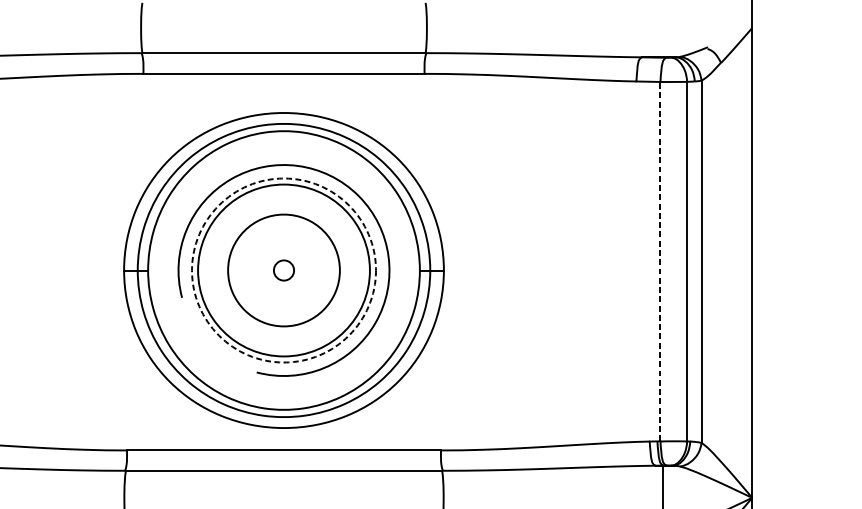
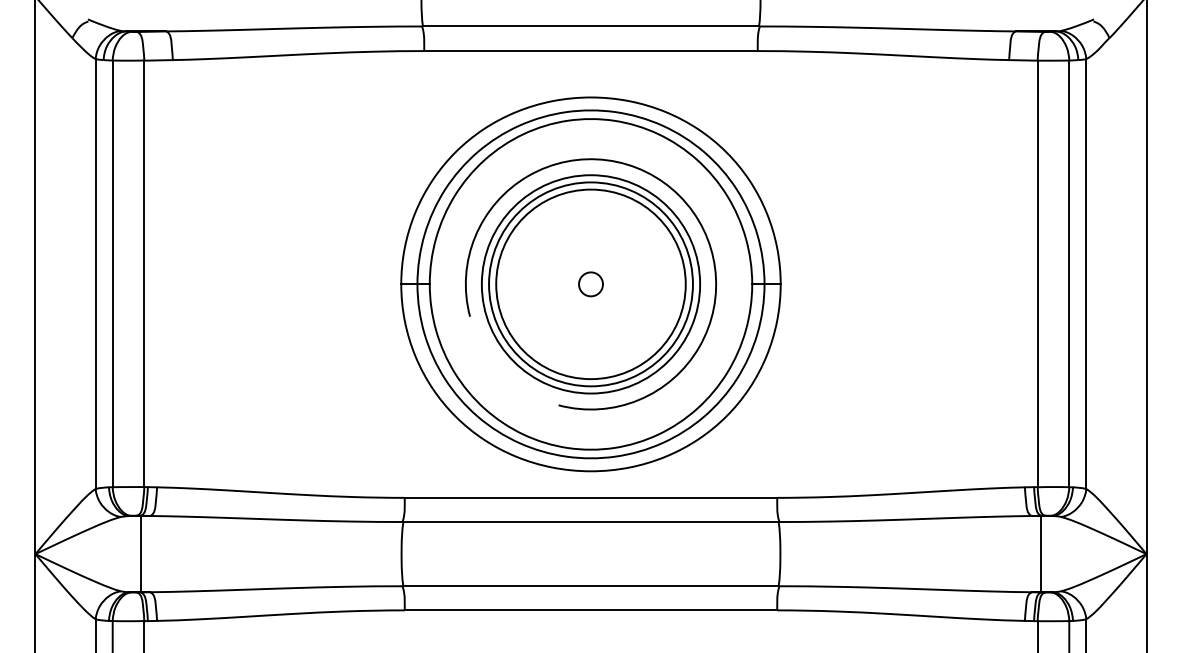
line: (660, 261) -> (1037, 273), dashed -> solid
circle: (283, 270) -> (590, 284), dashed -> solid
circle: (283, 270) -> (590, 284), size x1.43

